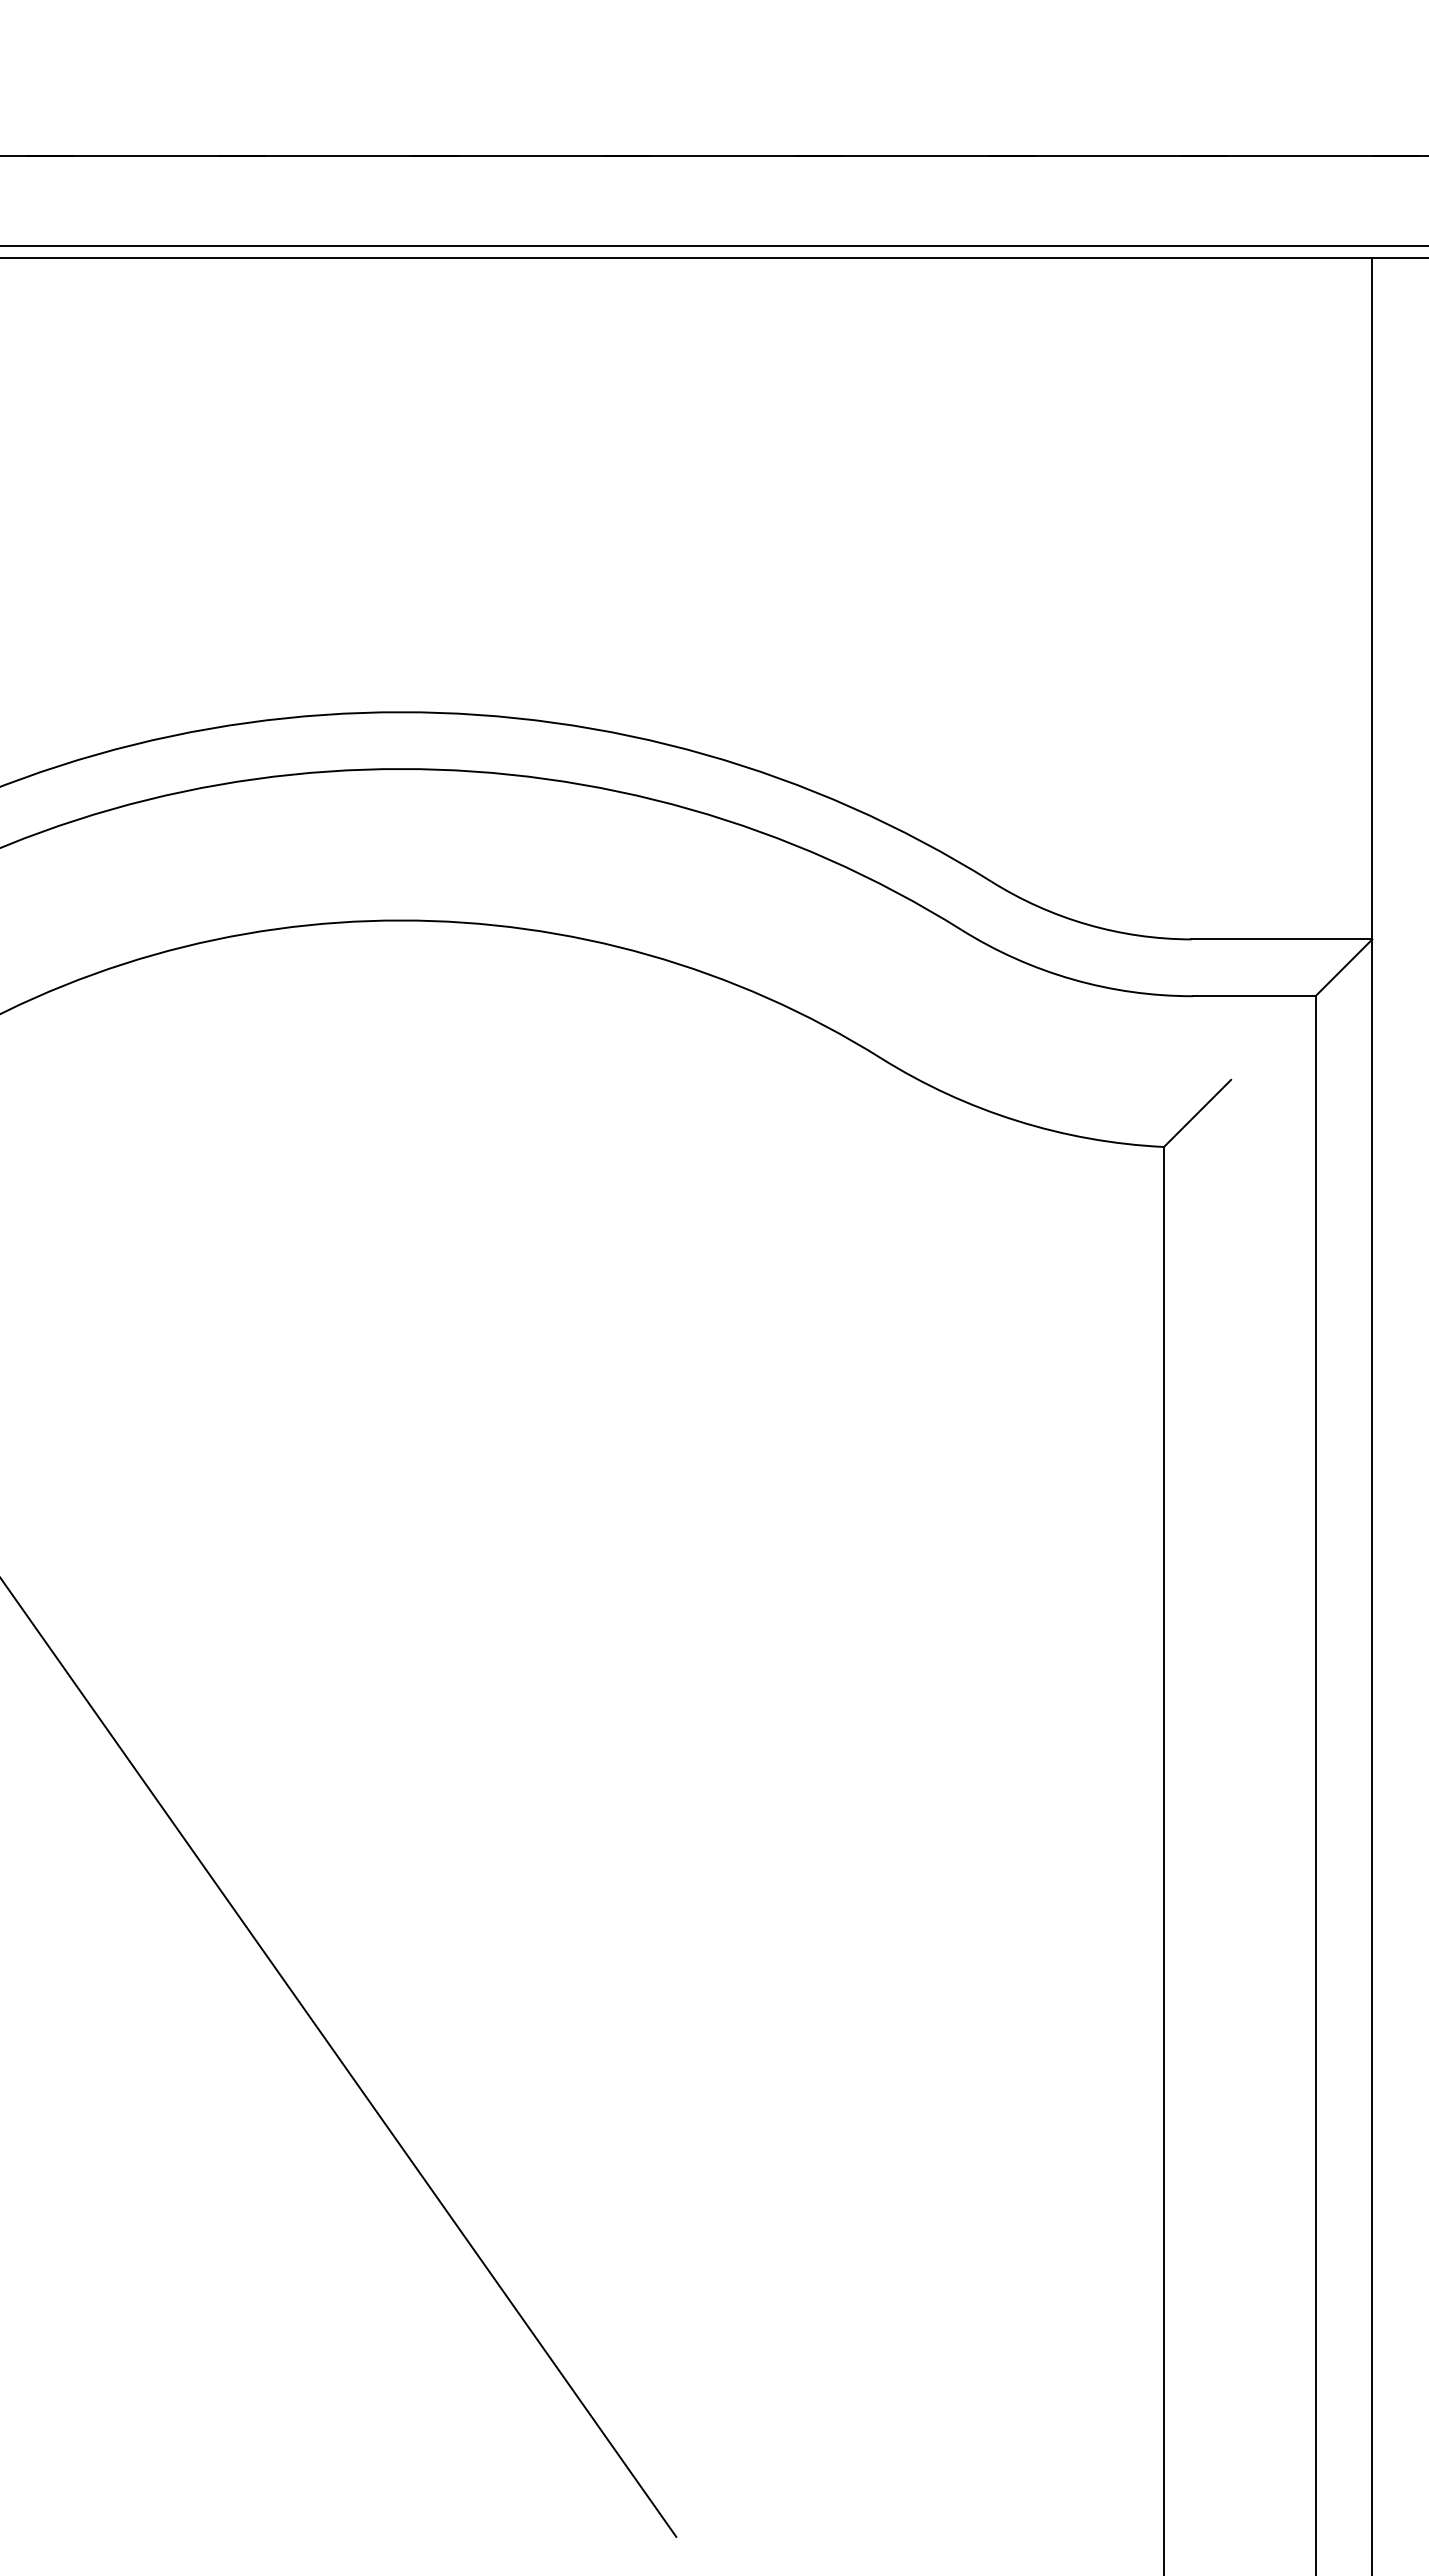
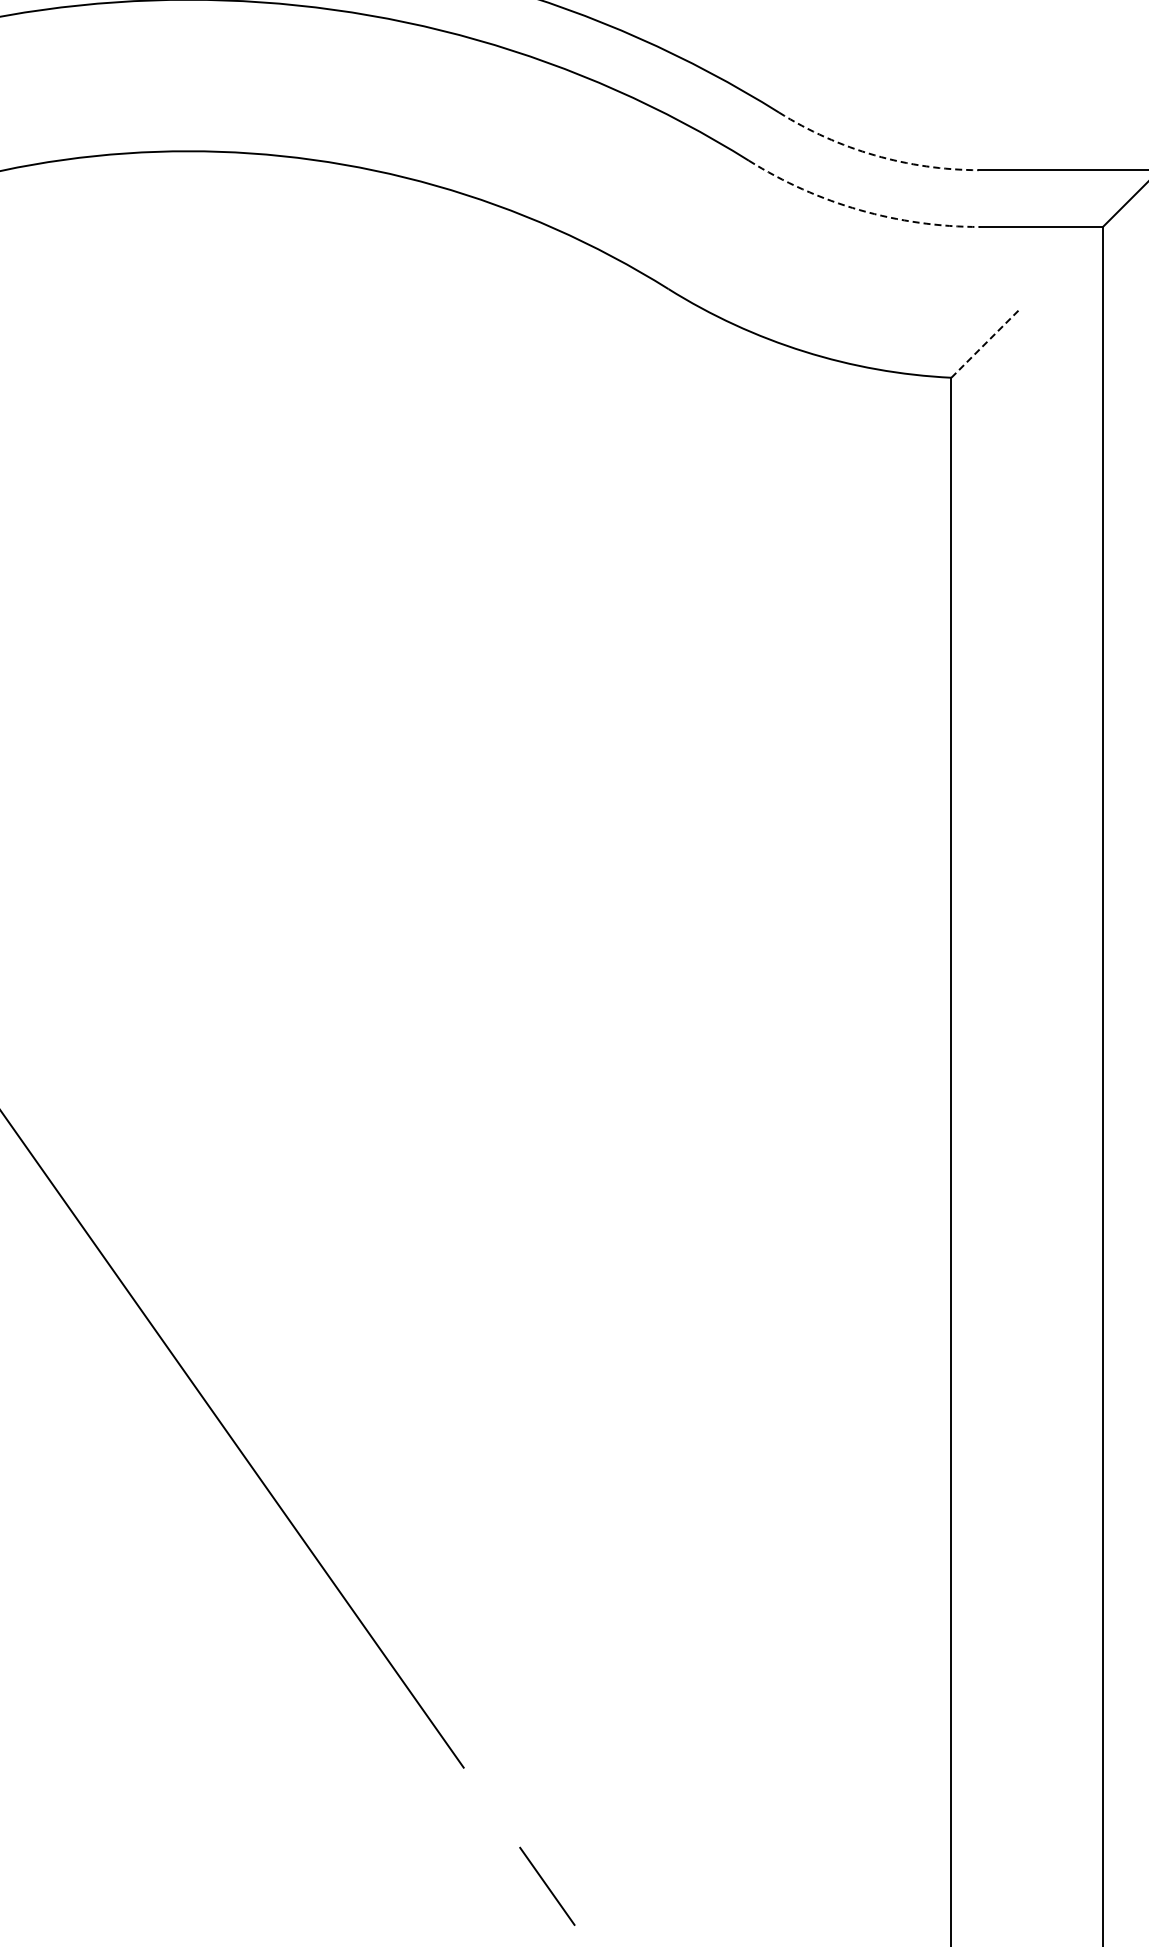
arc: (1087, 924) -> (874, 155), solid -> dashed
arc: (1072, 979) -> (859, 210), solid -> dashed
line: (1197, 1113) -> (984, 344), solid -> dashed

